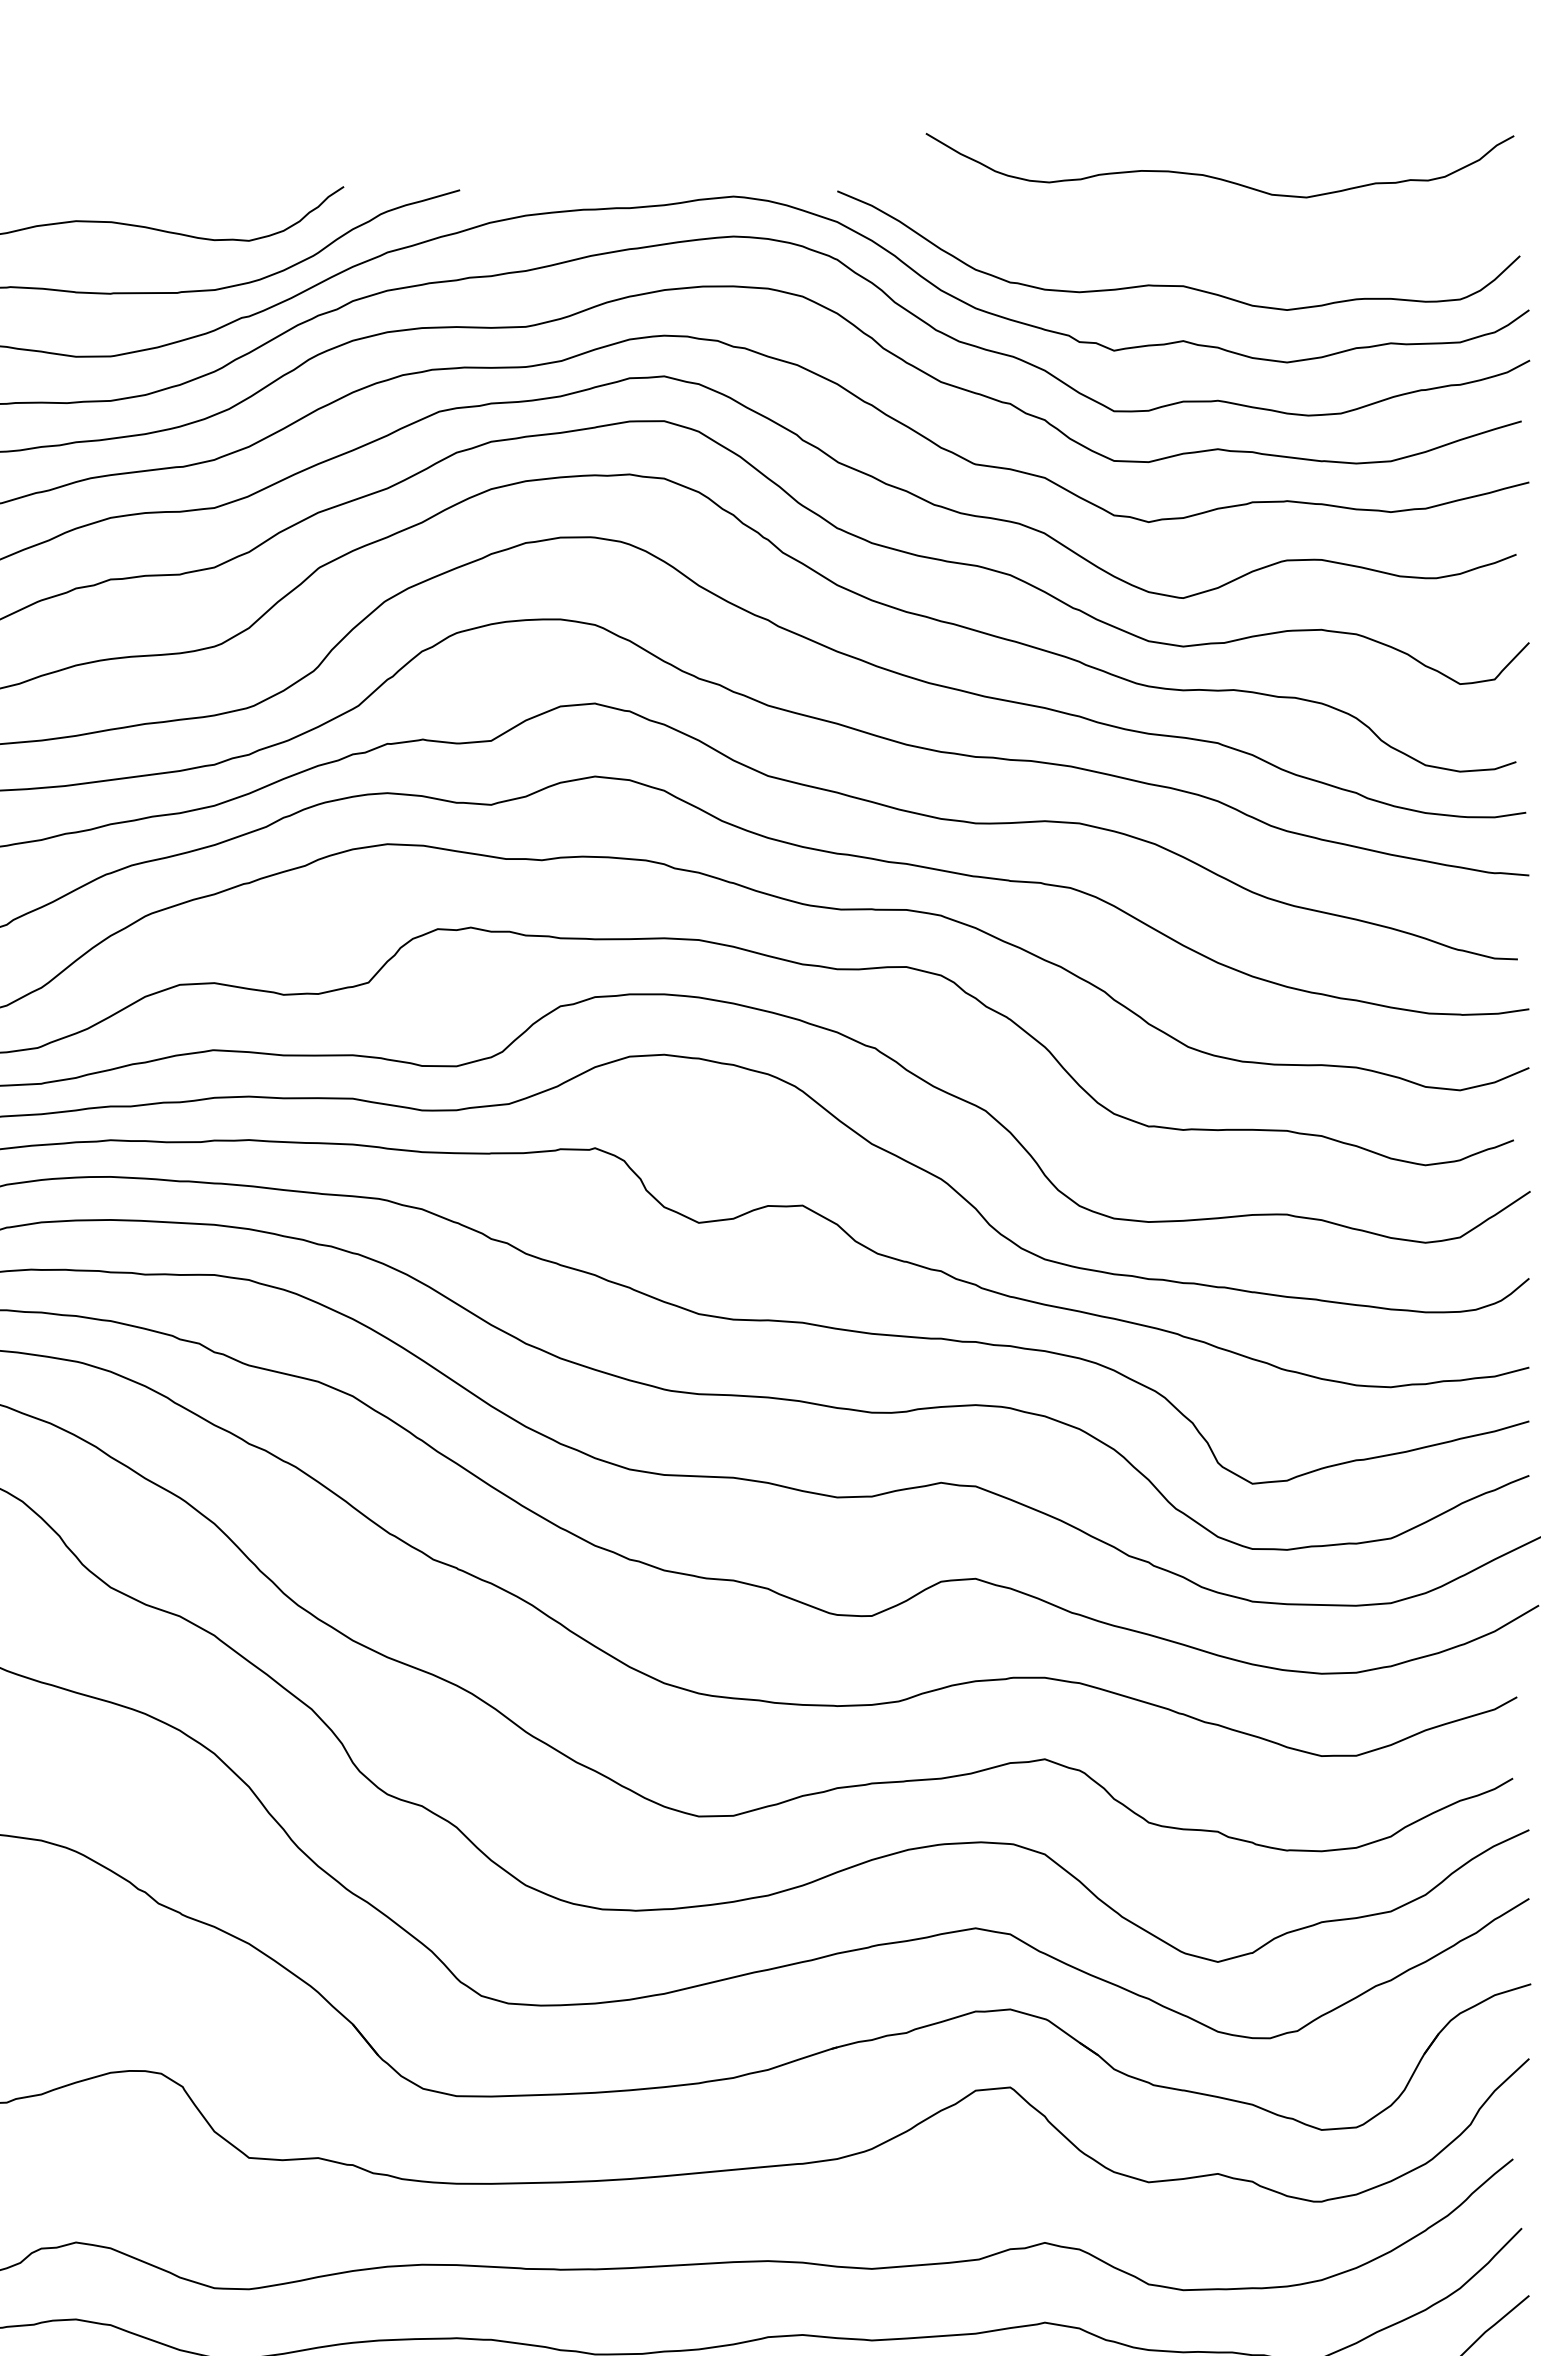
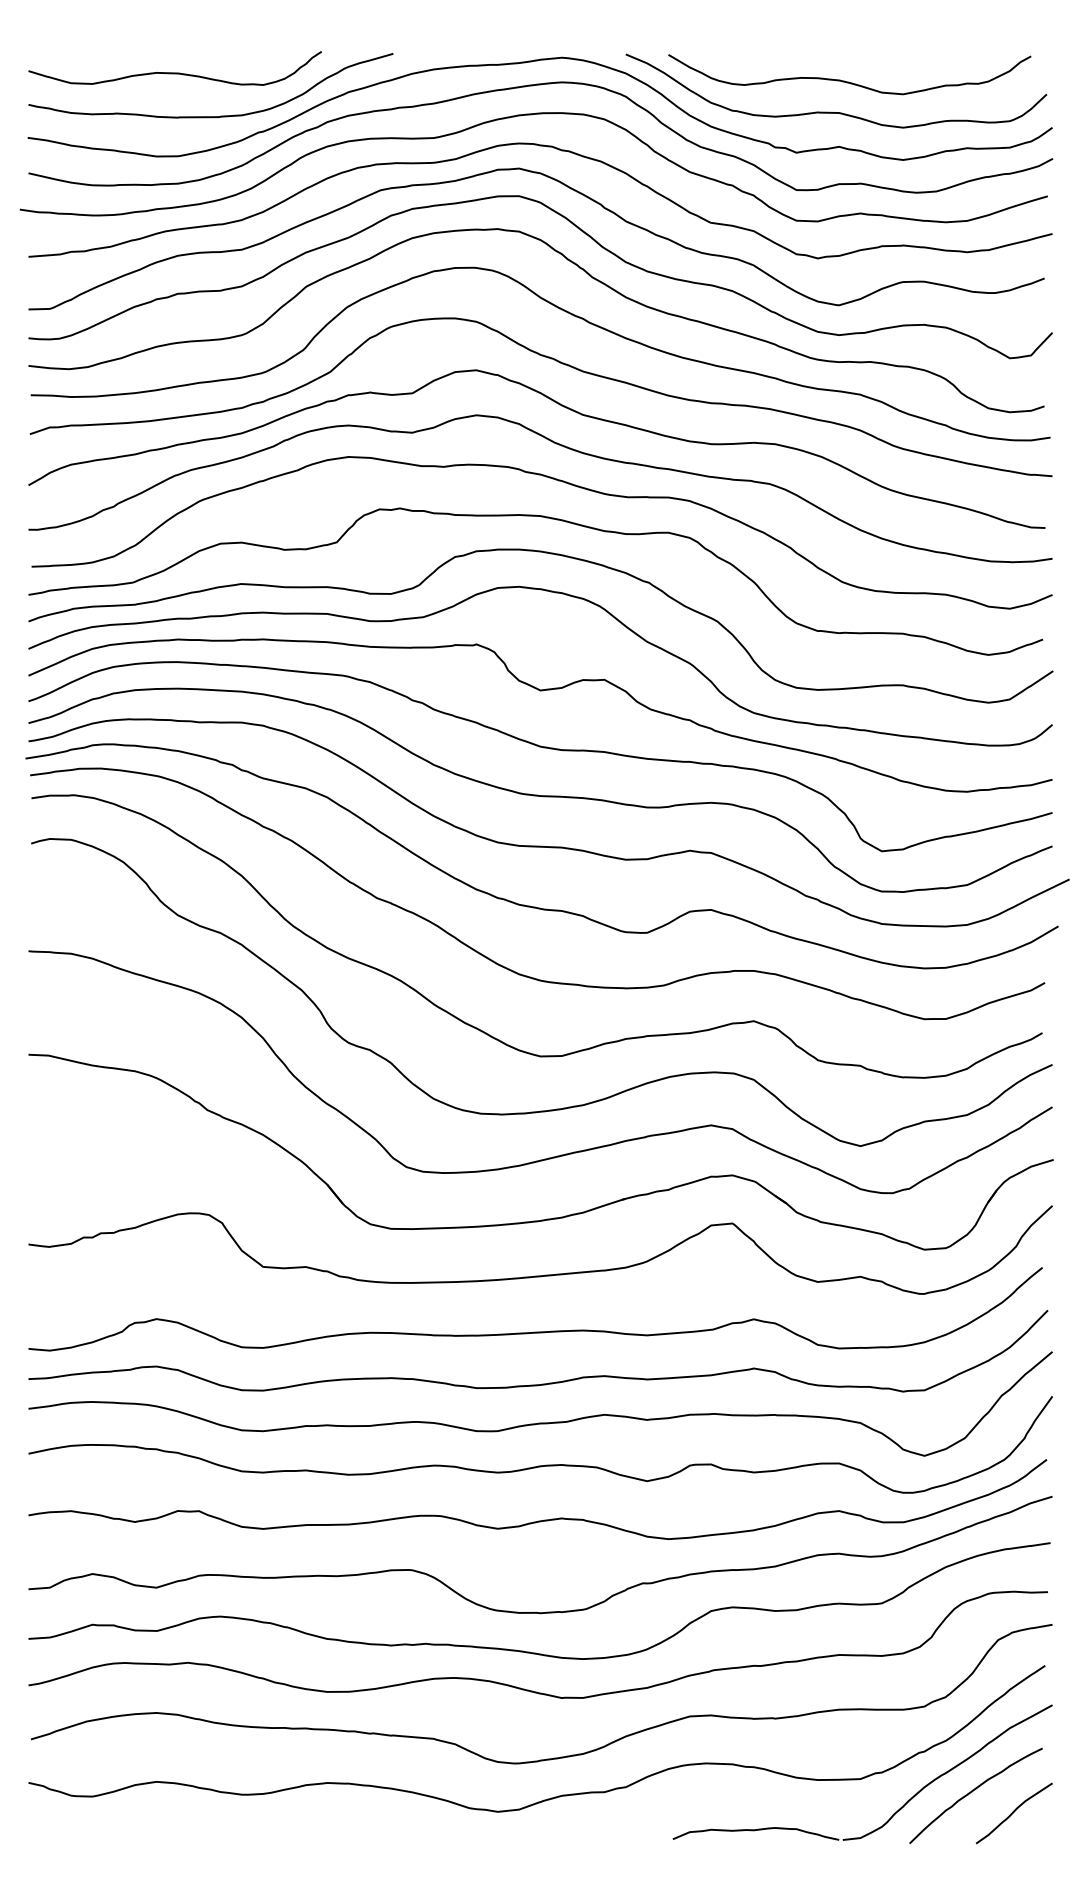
curve: (1217, 176) -> (848, 81), moved

